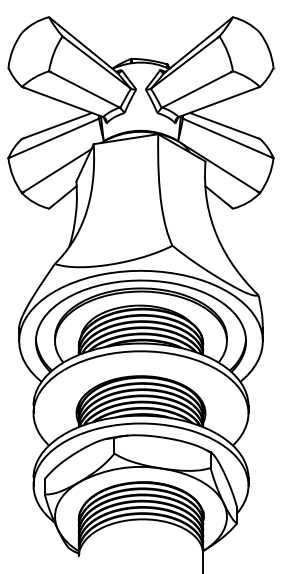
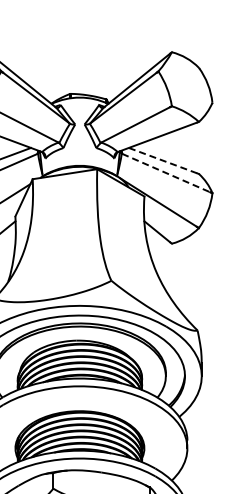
line: (224, 125) -> (163, 160), solid -> dashed
line: (227, 138) -> (166, 173), solid -> dashed

